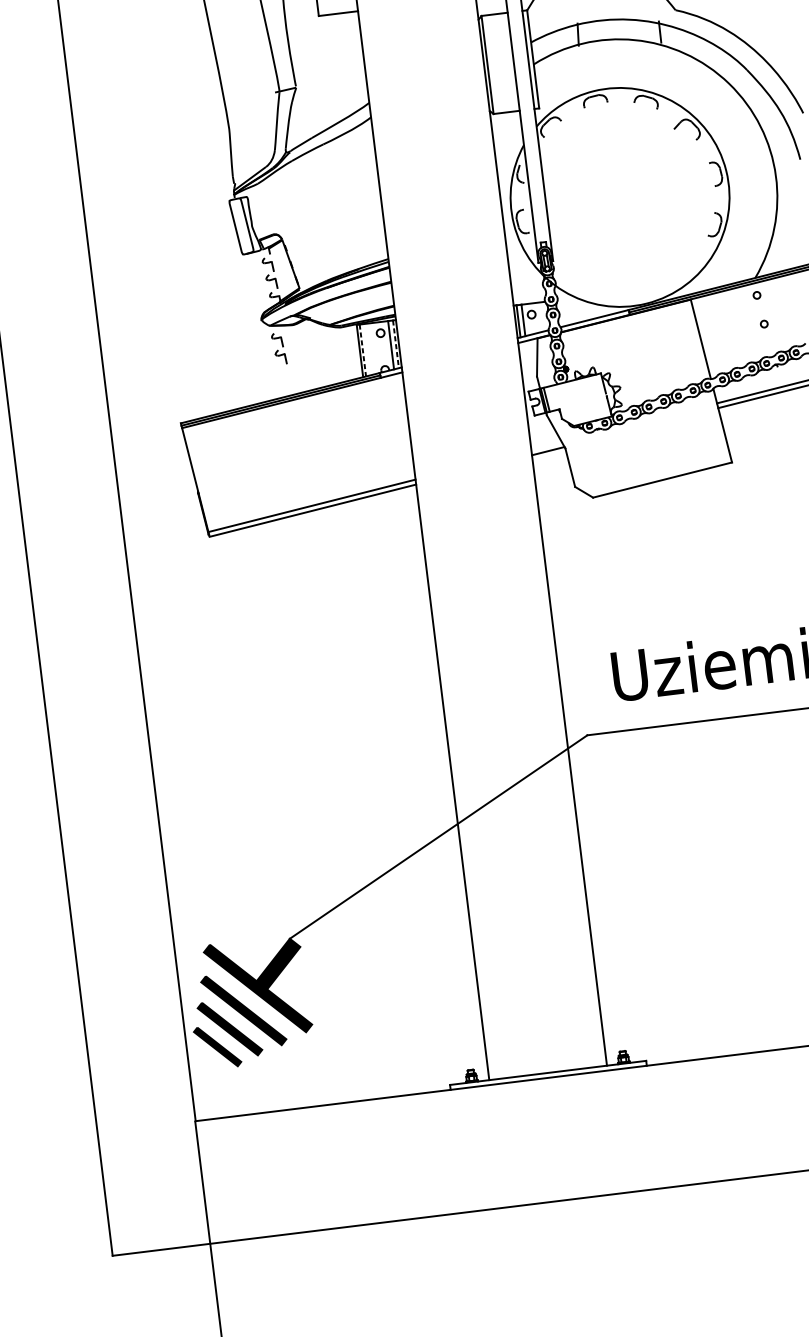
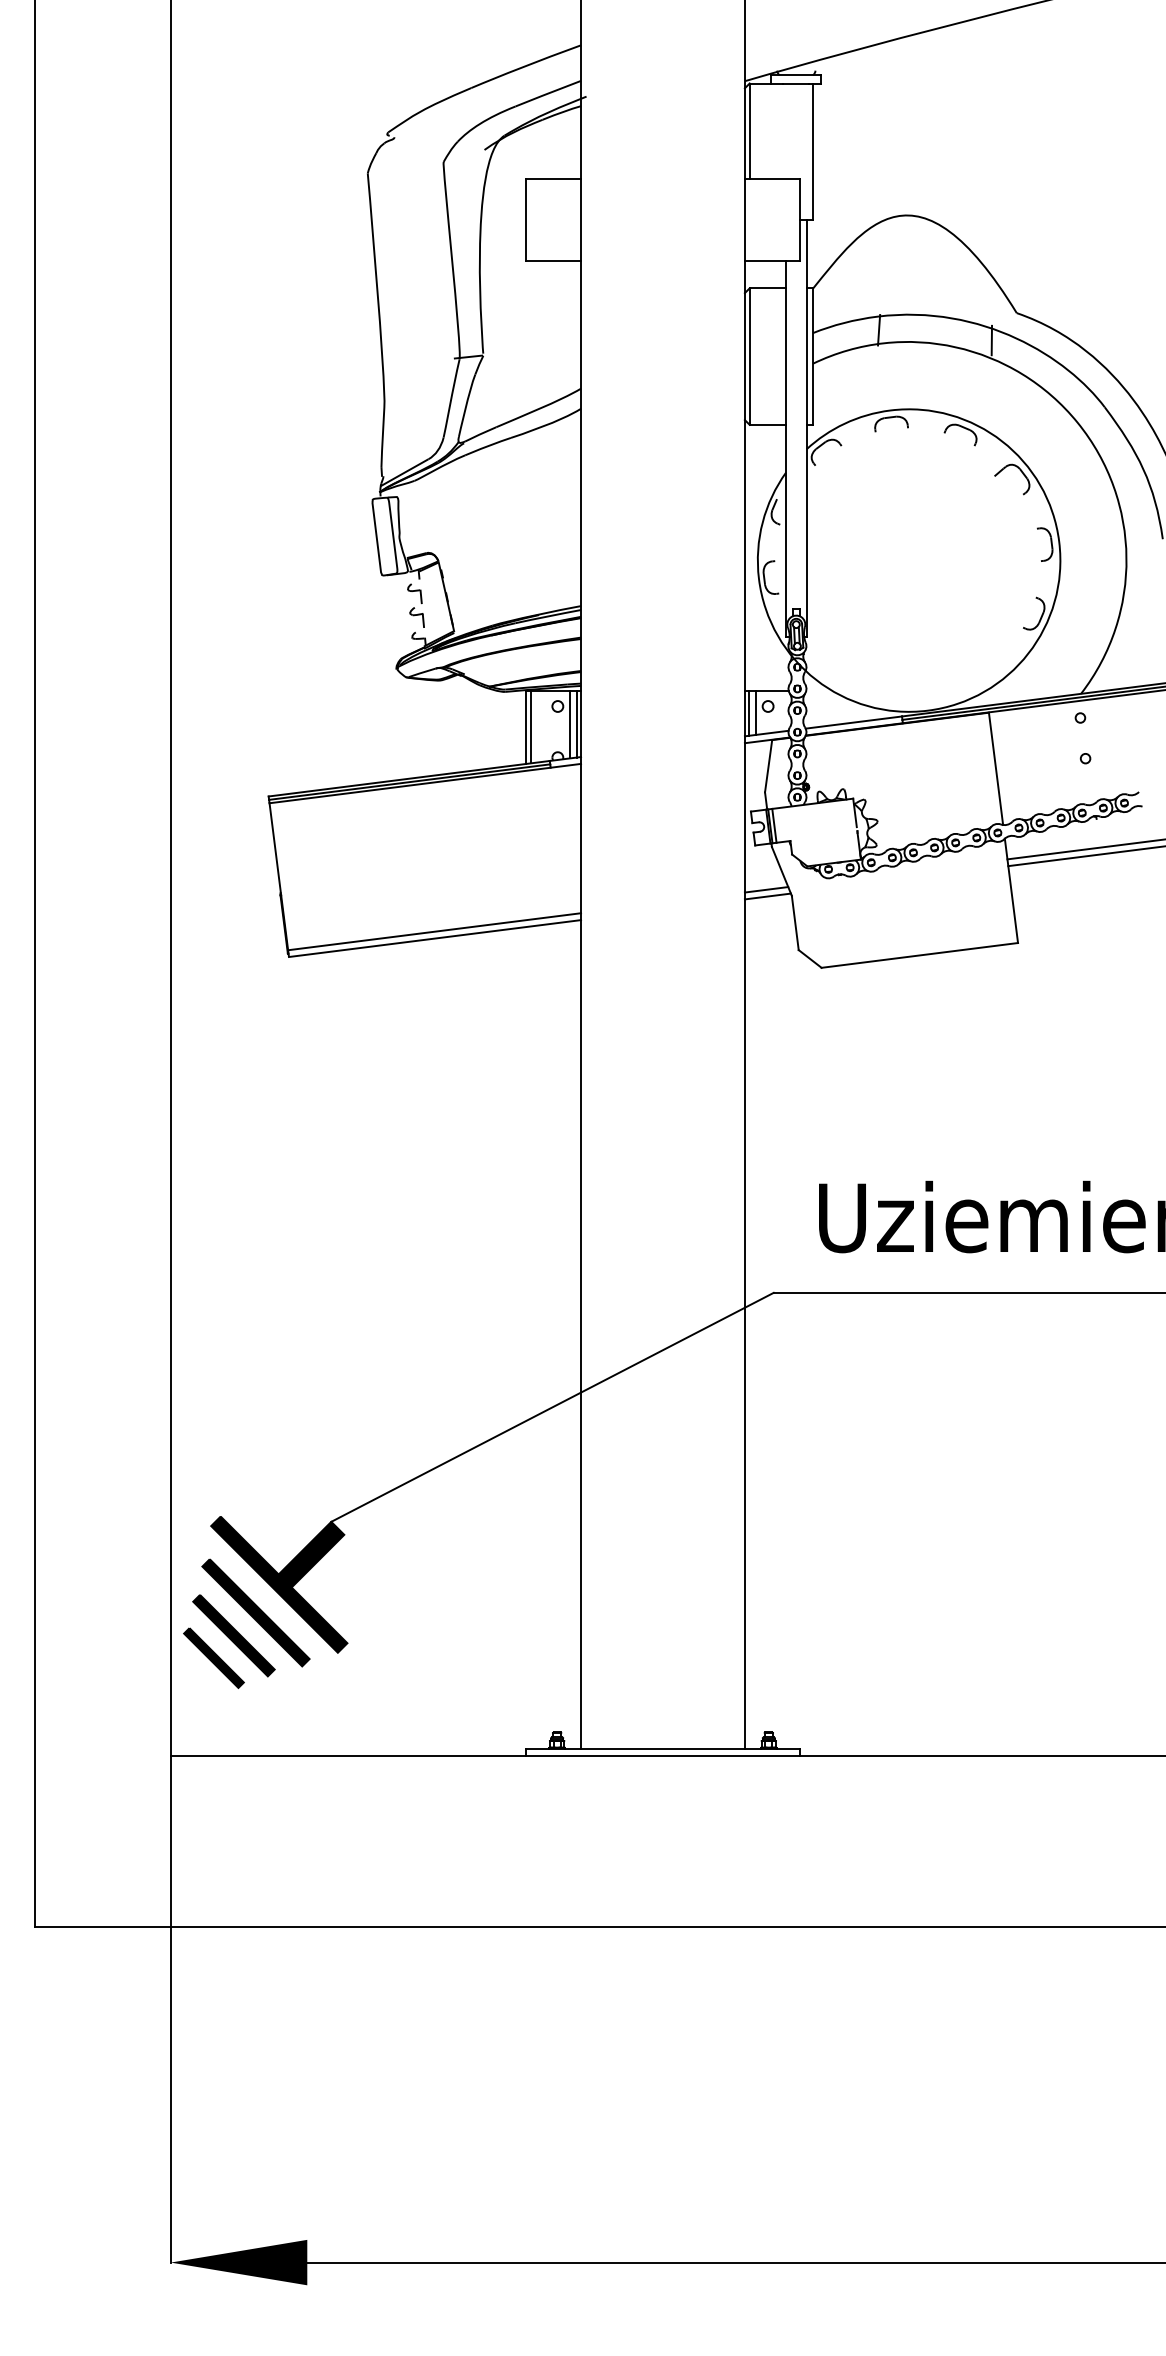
line: (395, 344) -> (576, 724), dashed -> solid
part: (278, 348) -> (415, 710), removed
line: (362, 350) -> (530, 727), dashed -> solid
line: (546, 446) -> (766, 889), added

